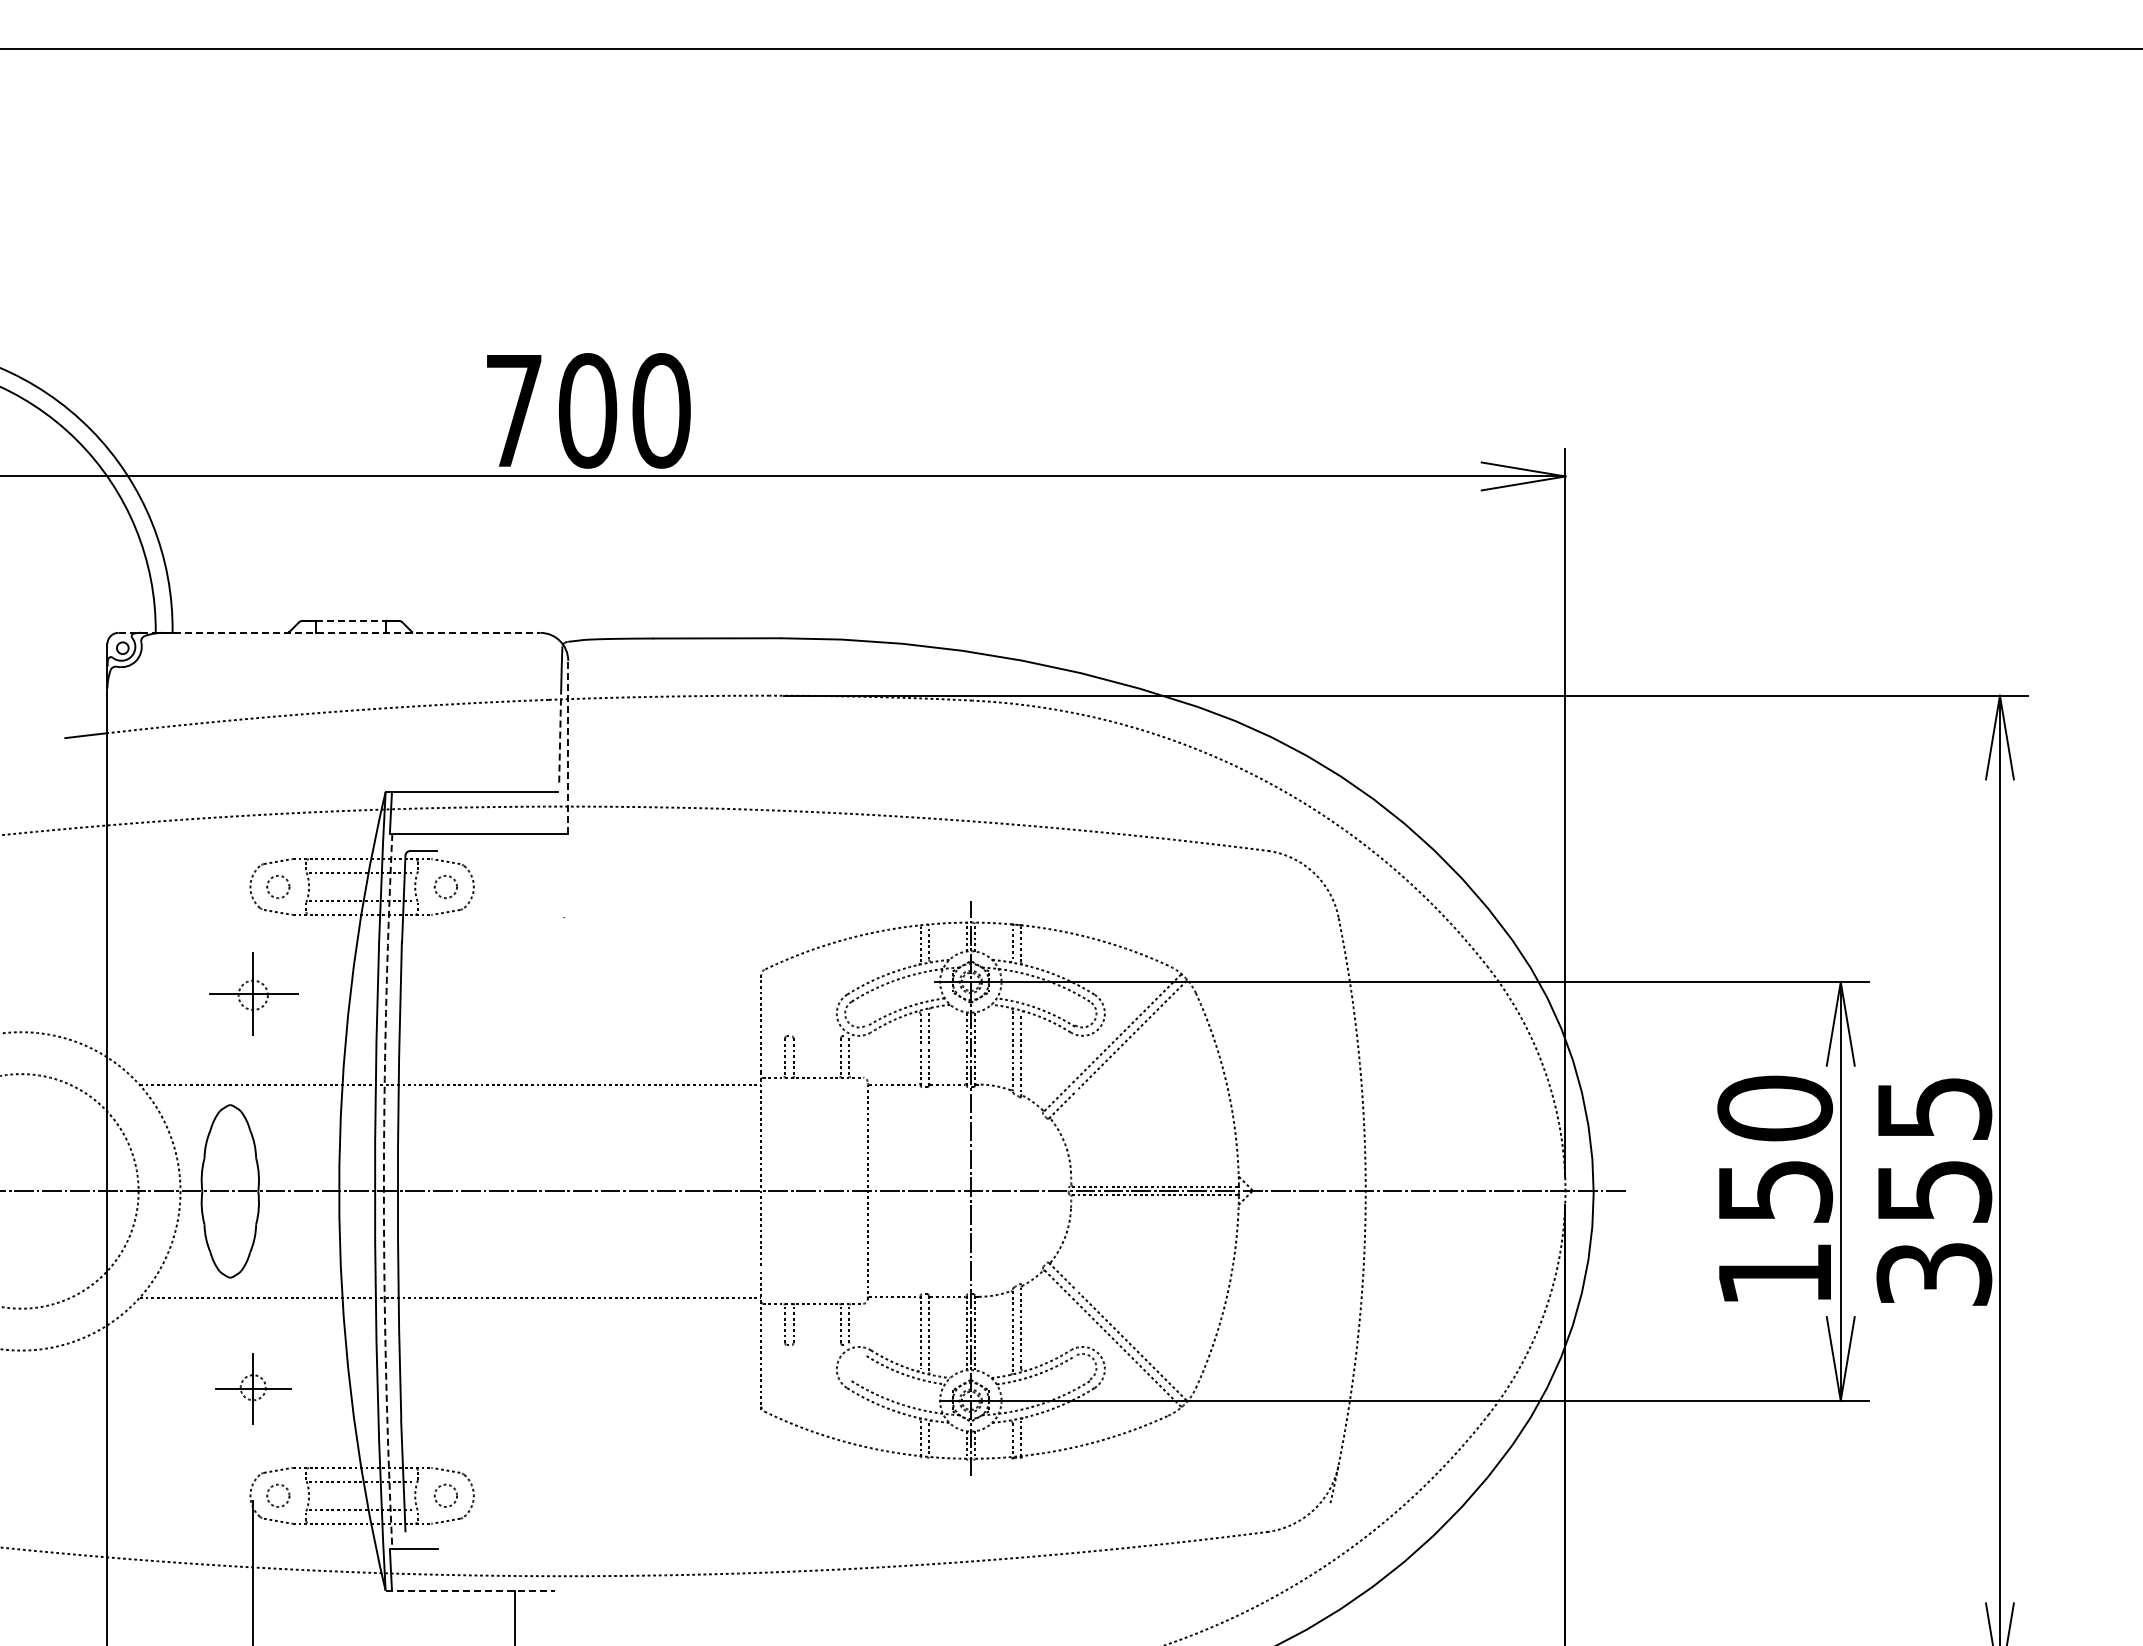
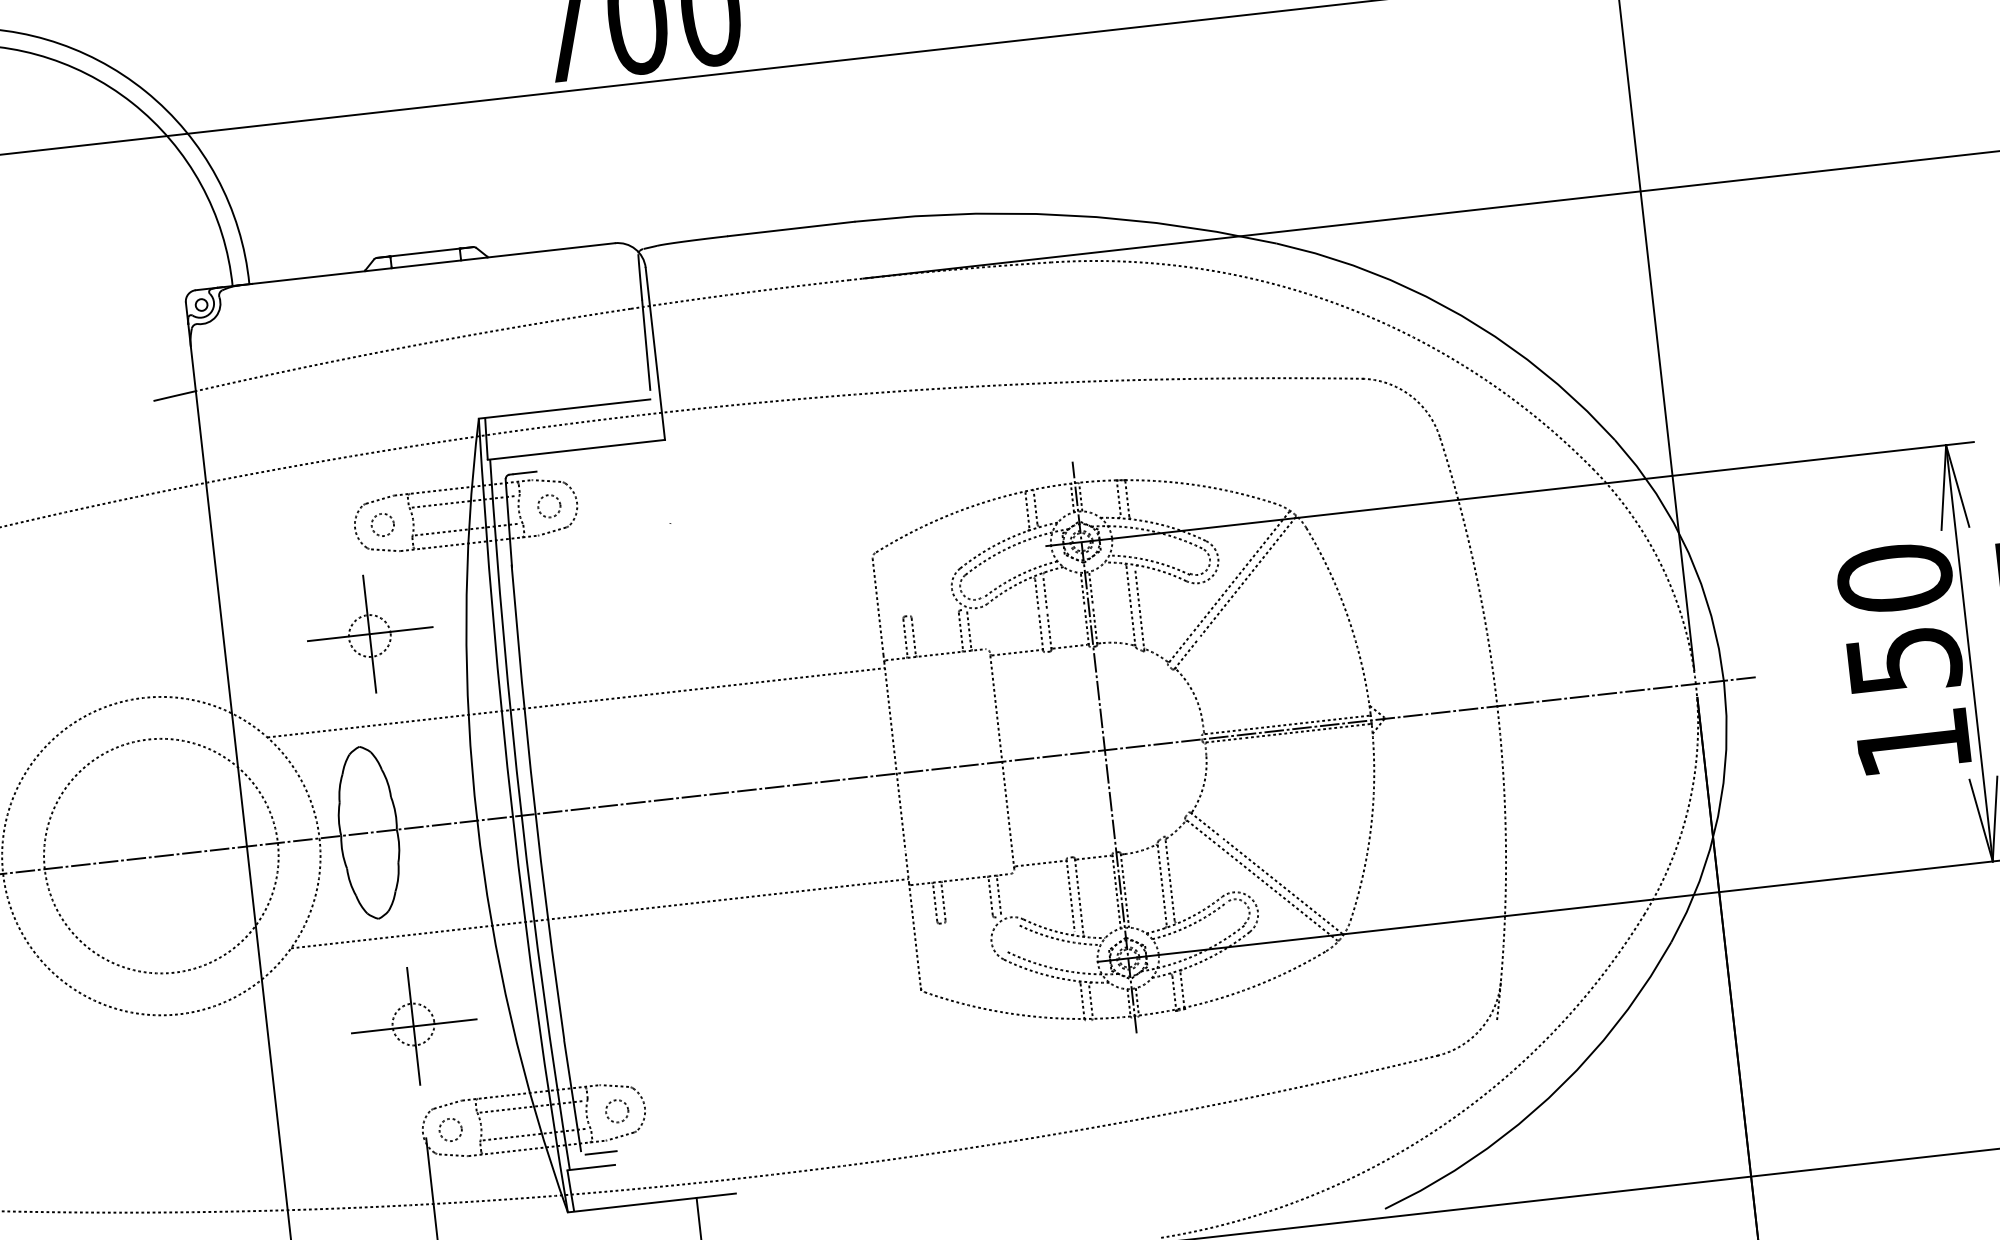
line: (350, 620) -> (424, 252), dashed -> solid
line: (329, 632) -> (405, 266), dashed -> solid
line: (560, 737) -> (646, 344), dashed -> solid
line: (568, 747) -> (655, 354), dashed -> solid
part: (253, 993) -> (369, 633), size x1.43
arc: (383, 1191) -> (521, 815), dashed -> solid
part: (253, 1388) -> (414, 1026), size x1.67
line: (424, 1535) -> (600, 1153), added
line: (470, 1590) -> (652, 1202), dashed -> solid

